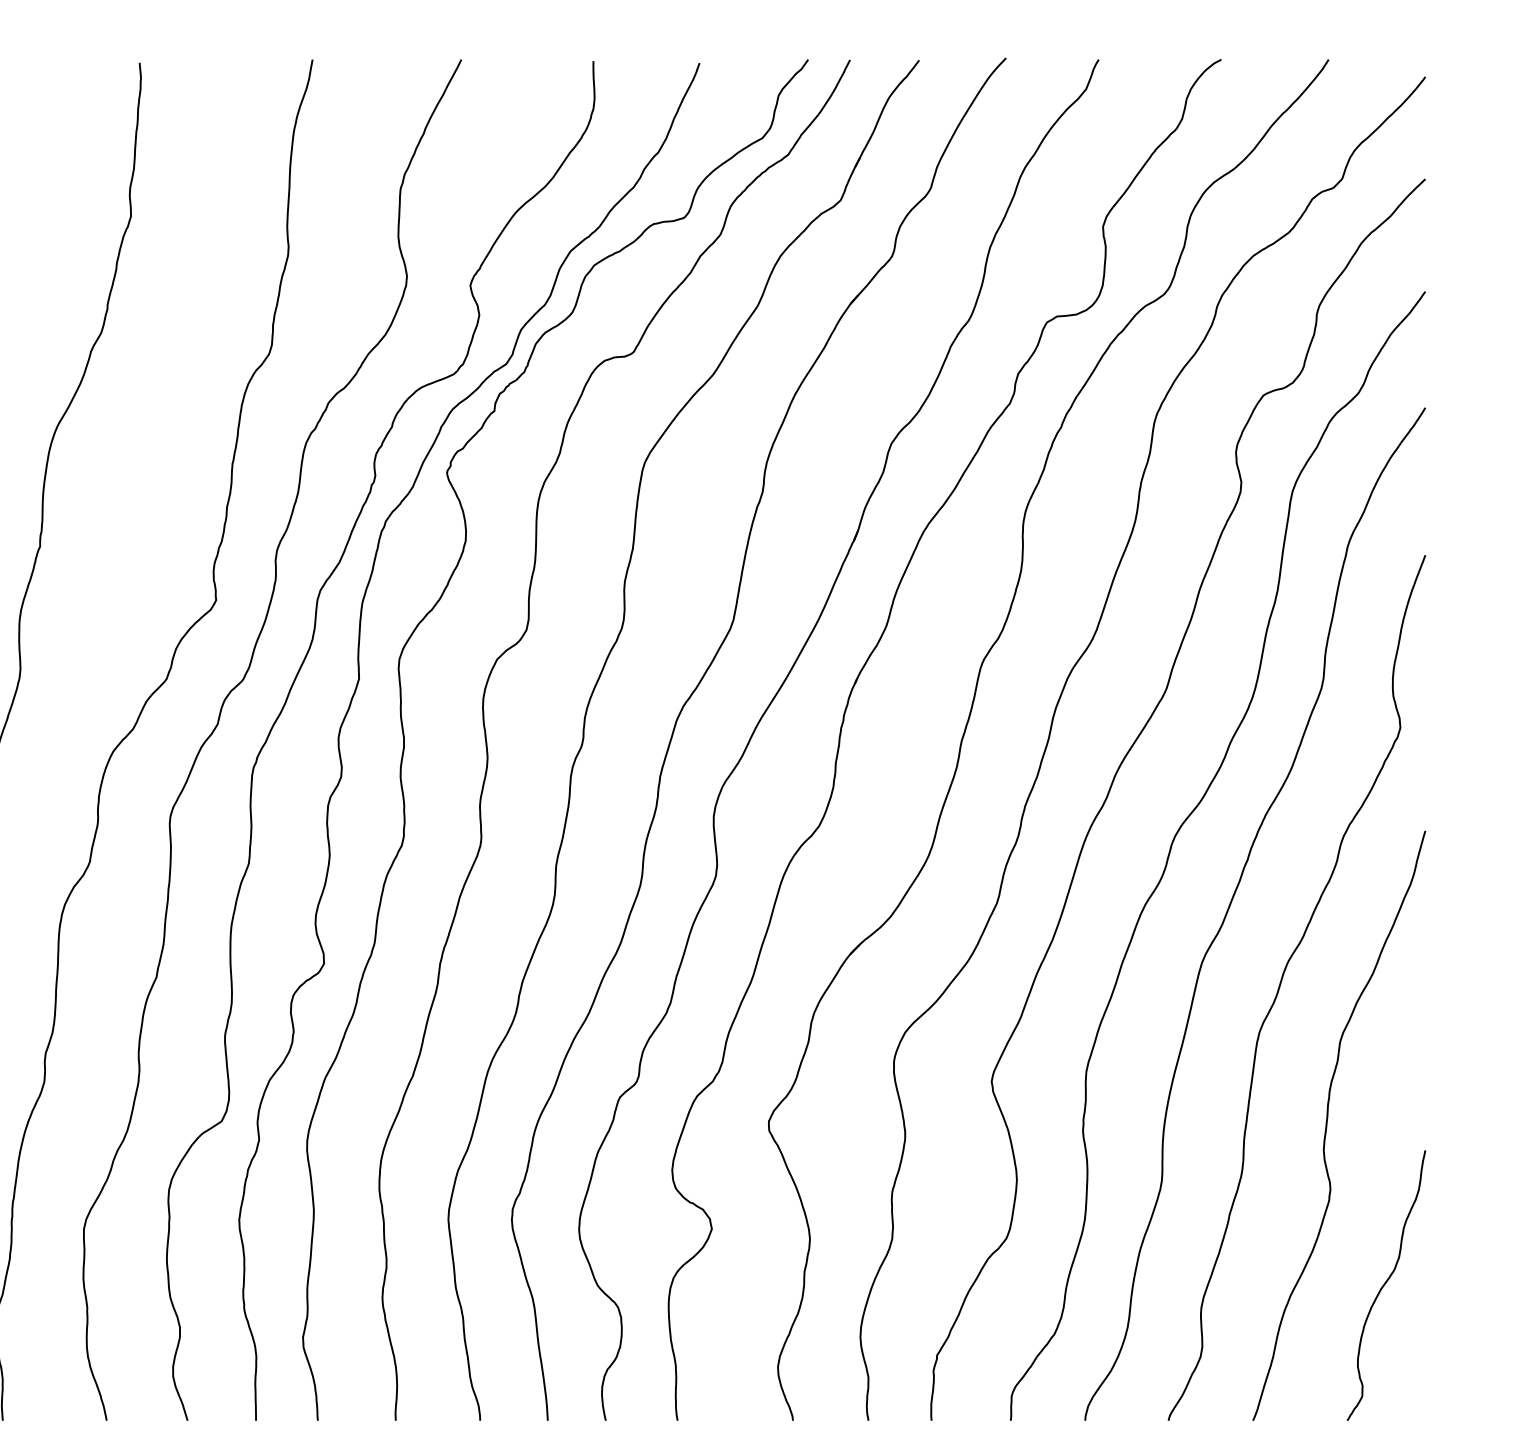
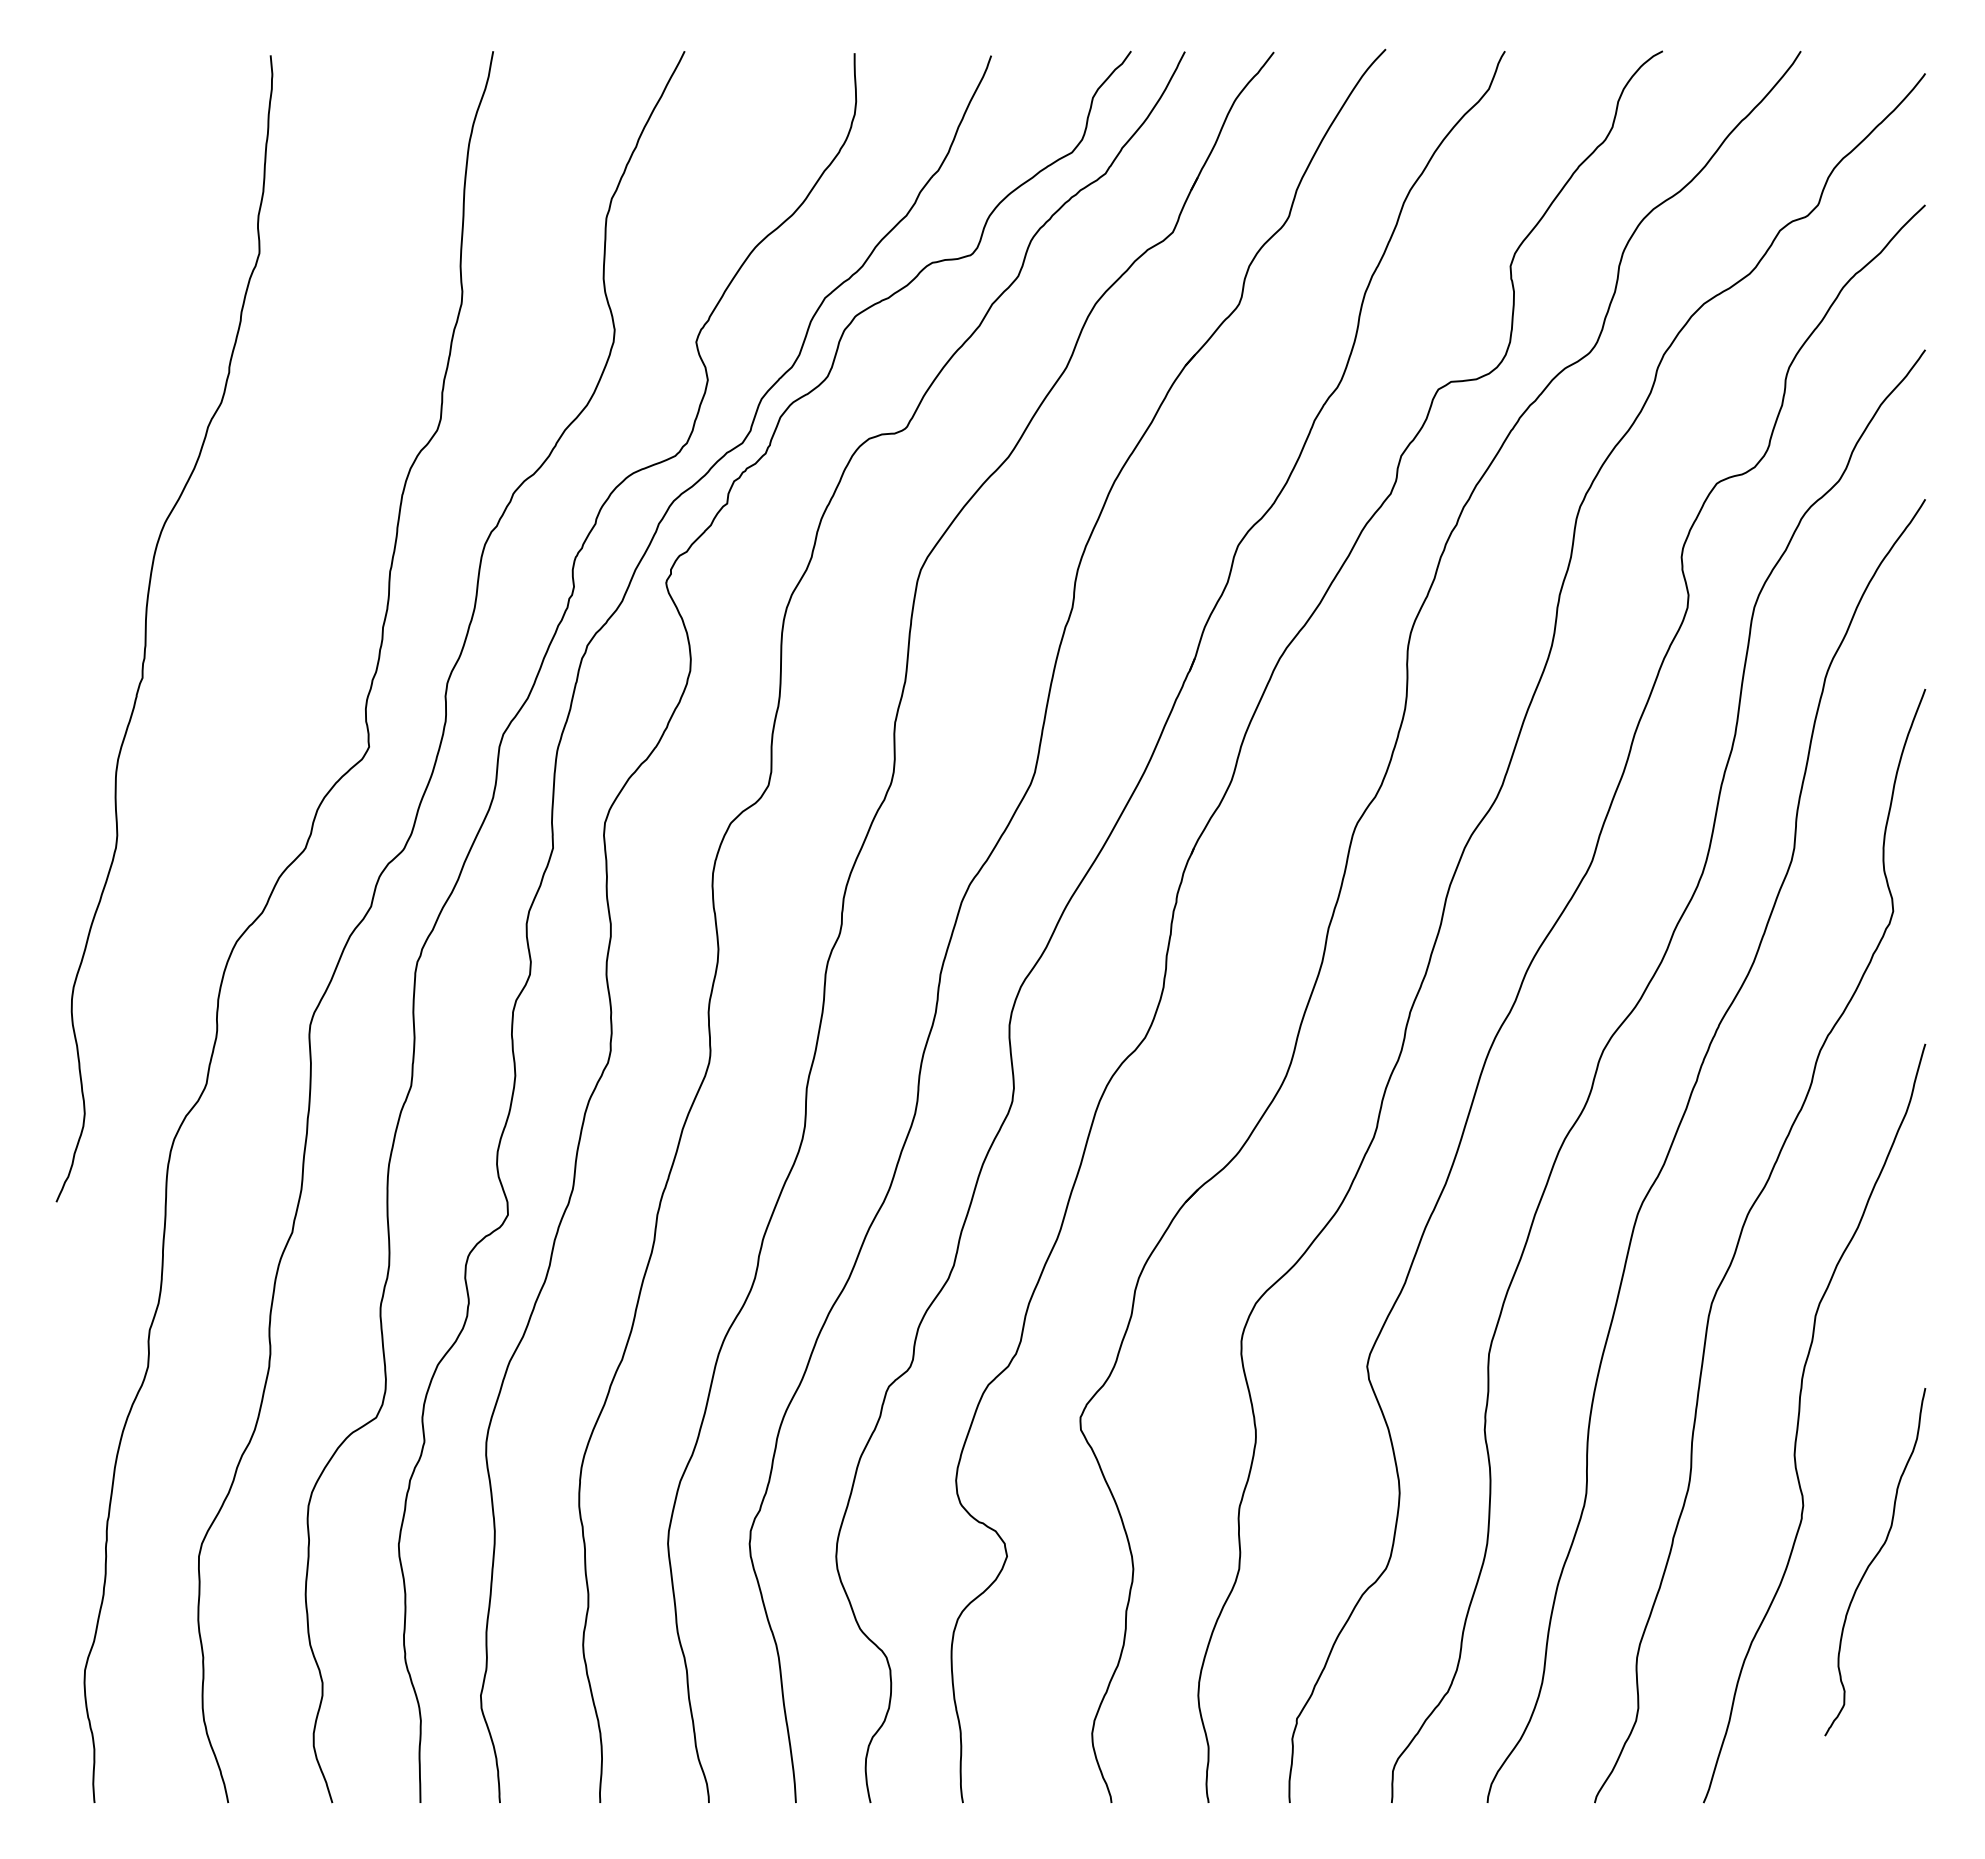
curve: (1385, 1285) -> (1873, 1561), moved

